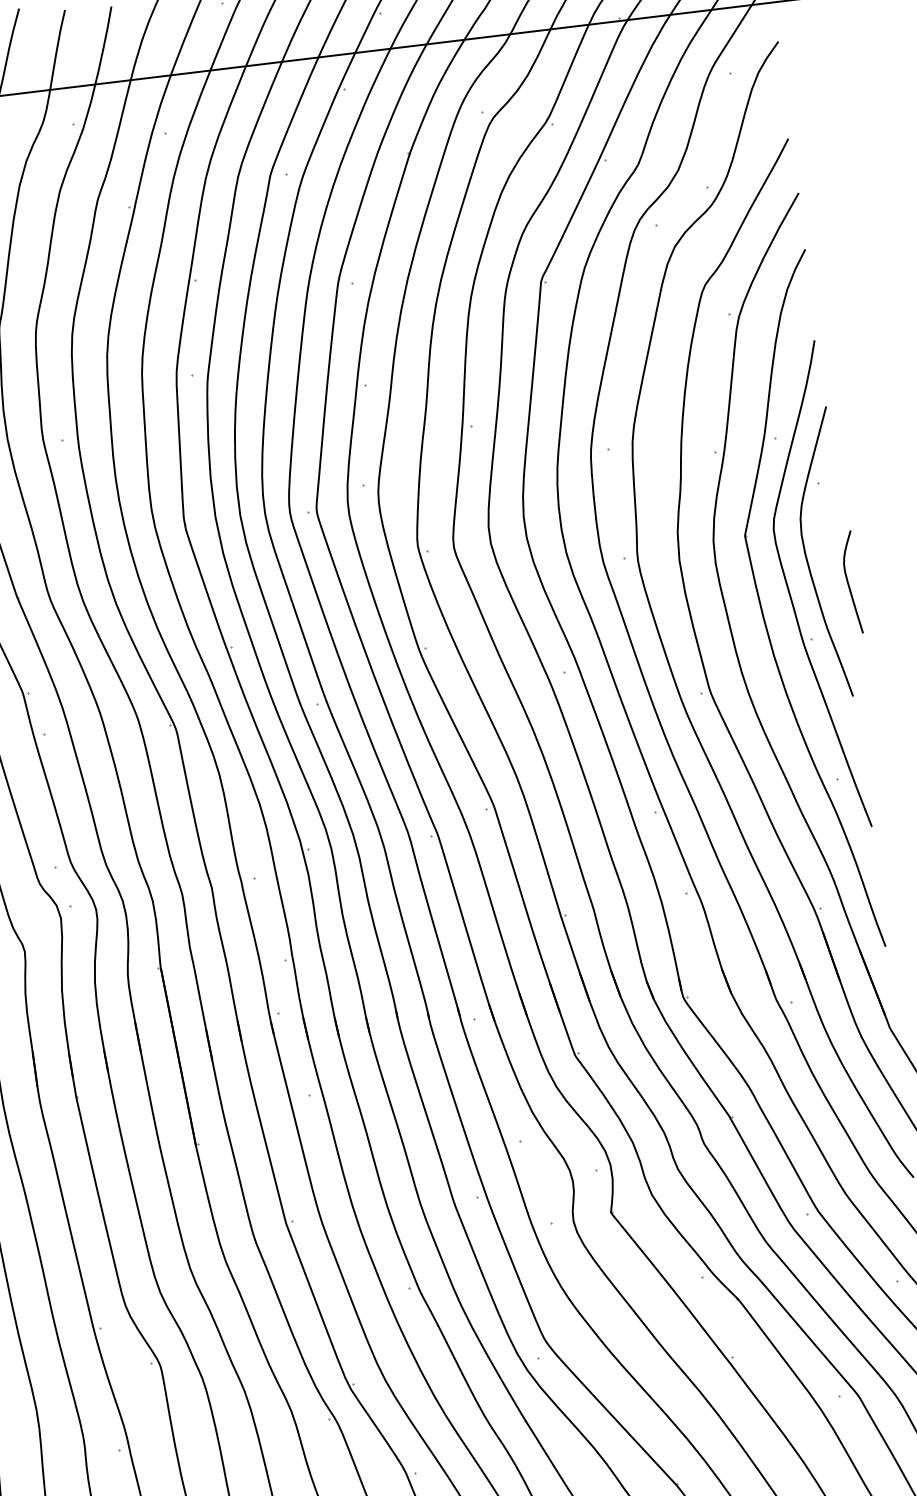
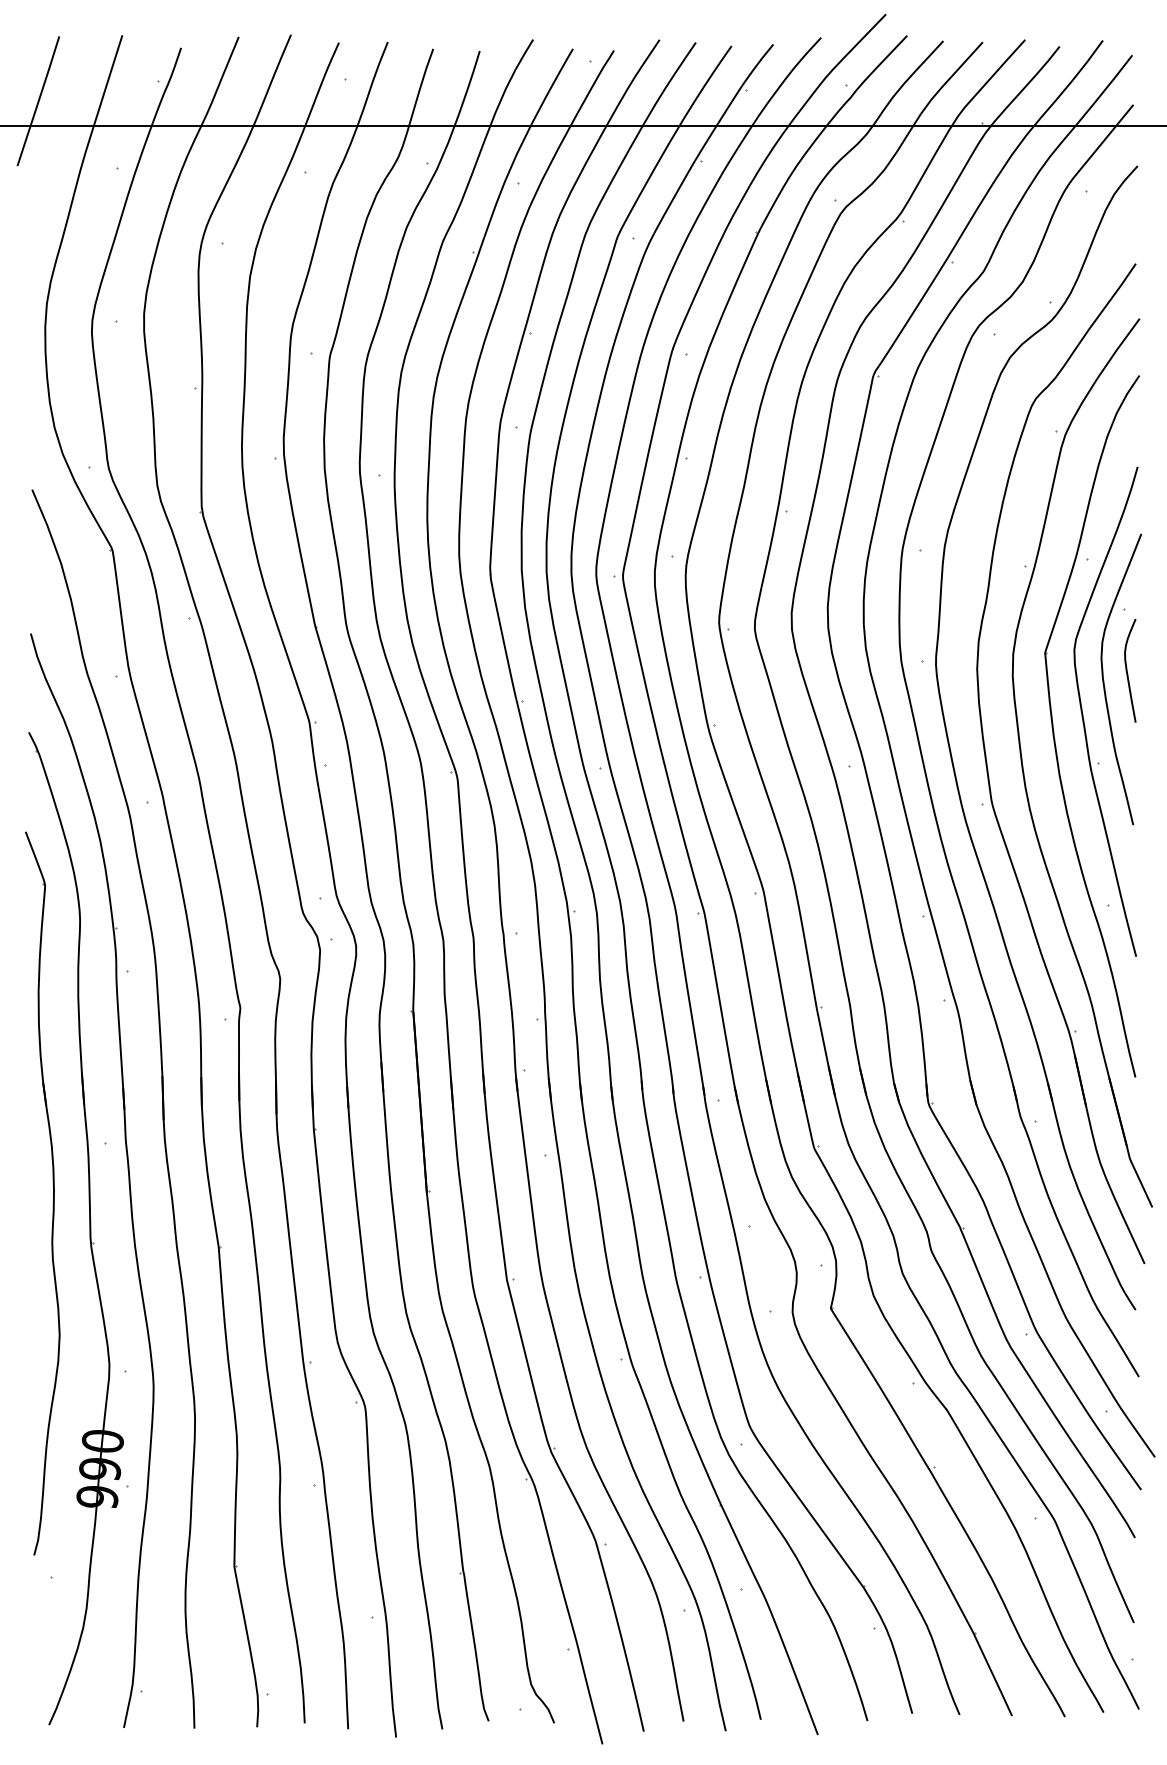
curve: (848, 582) -> (1127, 670), moved

